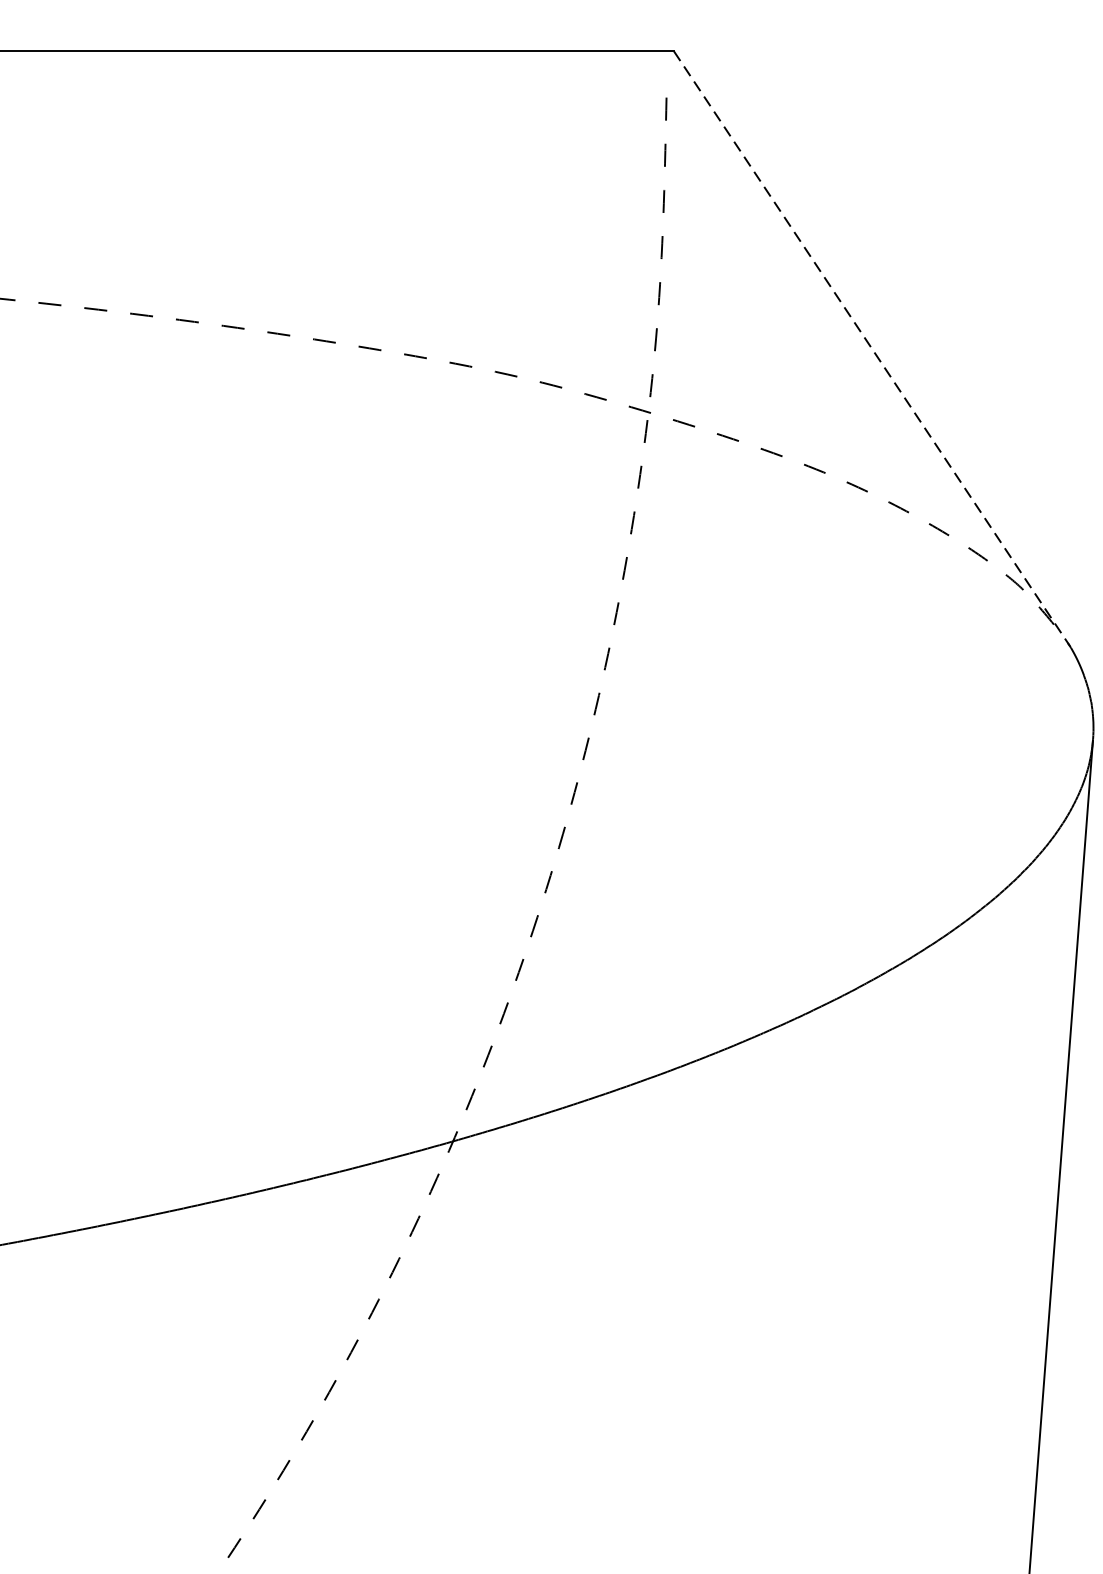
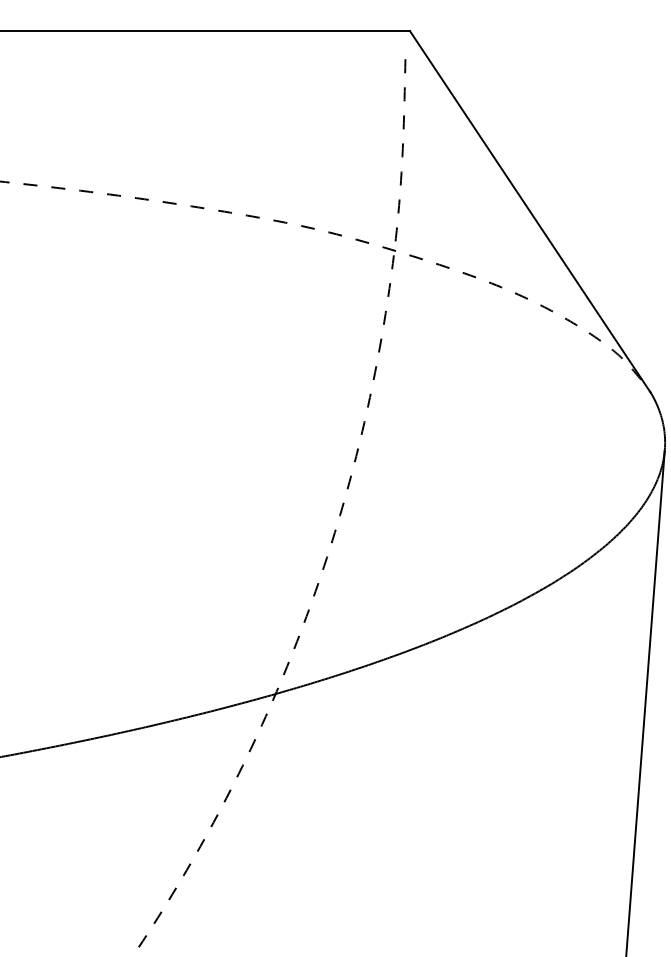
line: (872, 349) -> (530, 212), dashed -> solid

